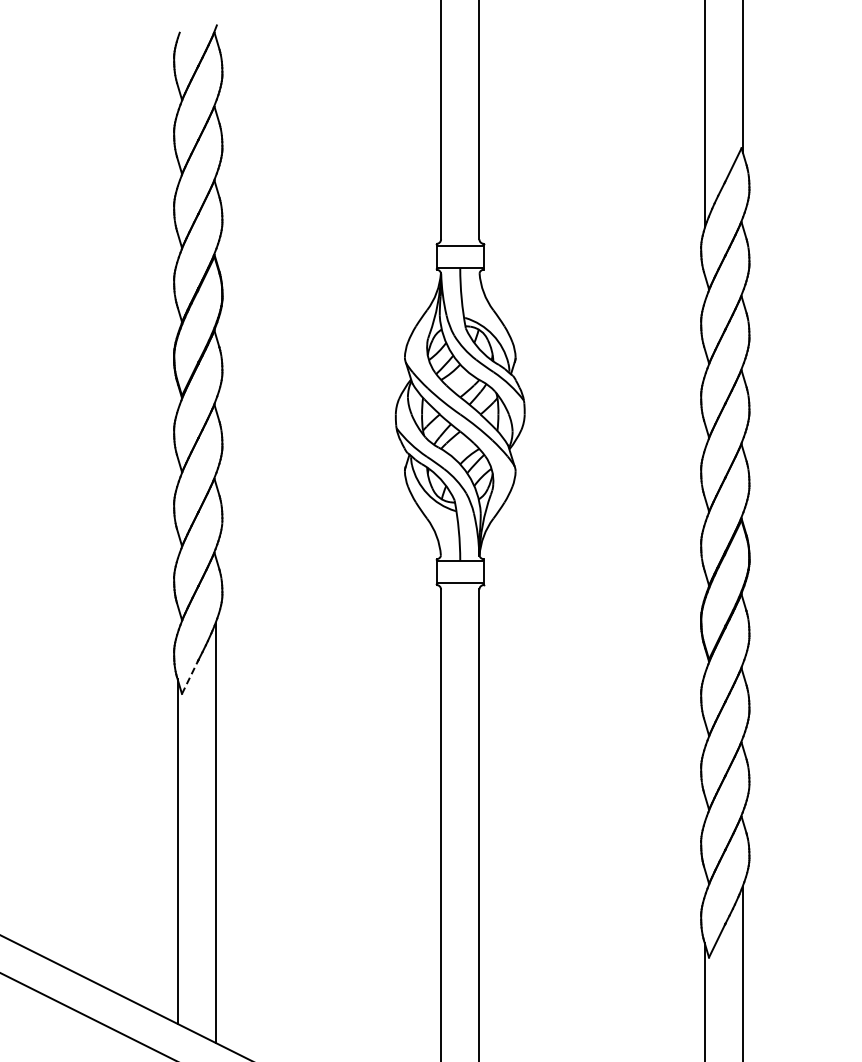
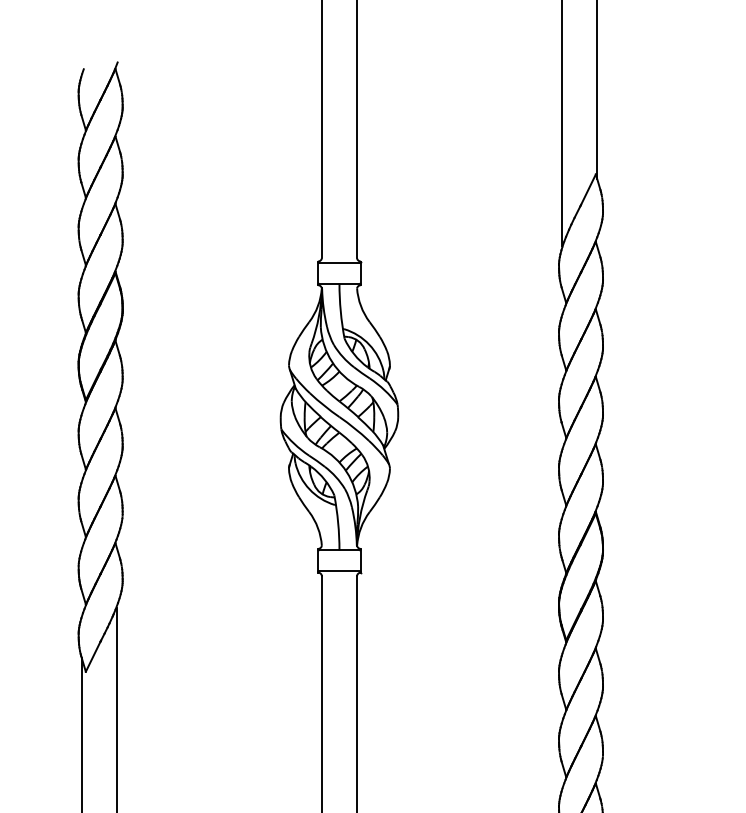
line: (190, 677) -> (93, 656), dashed -> solid

